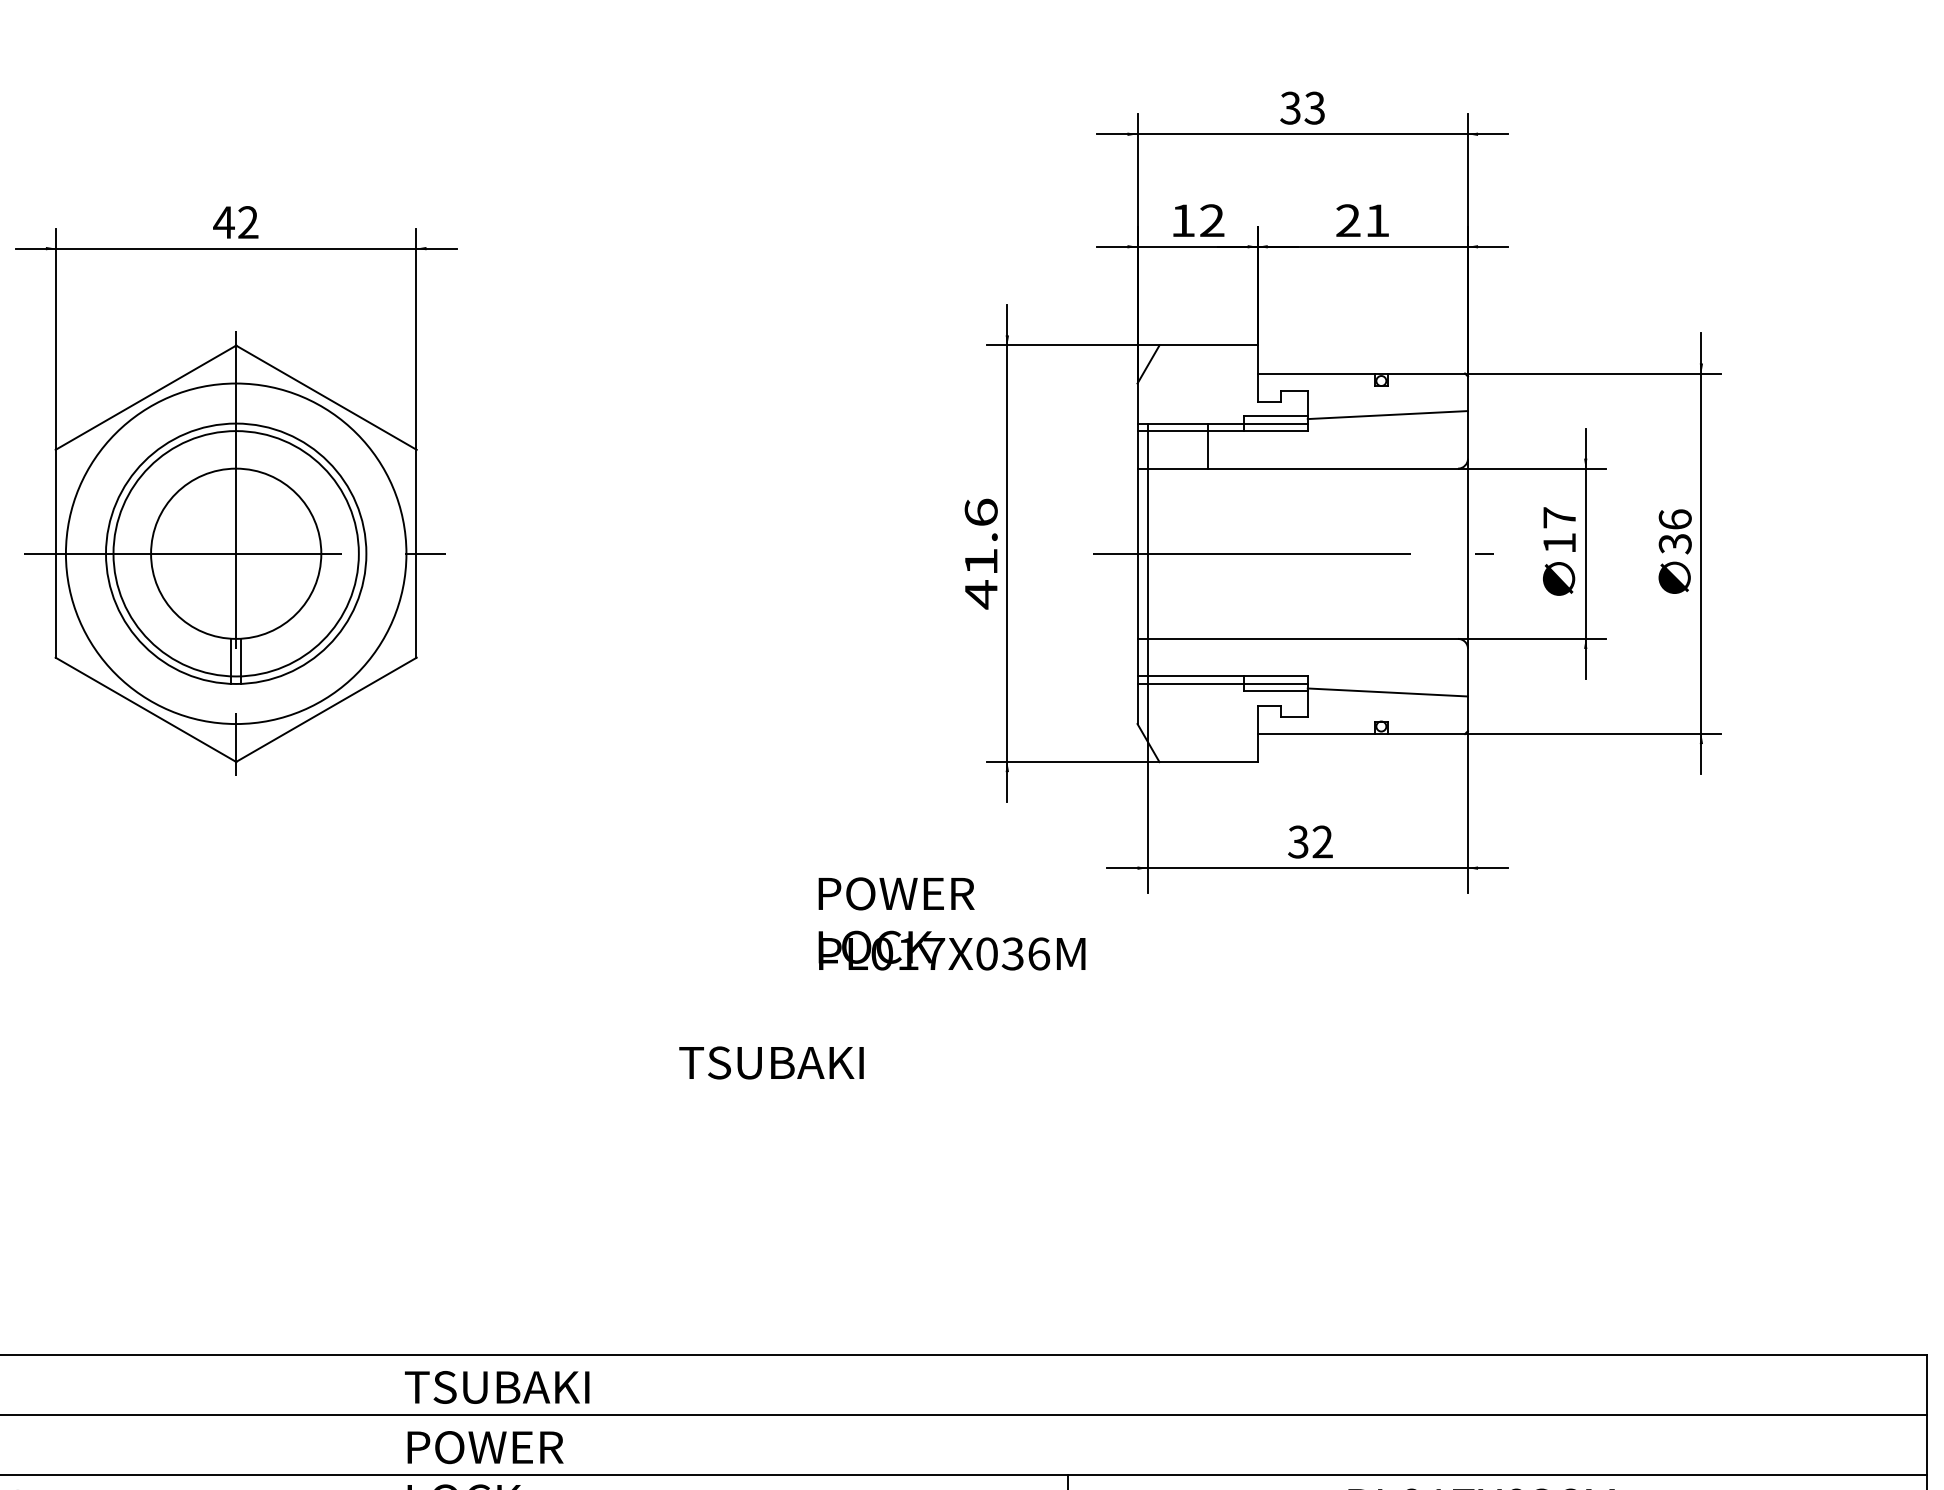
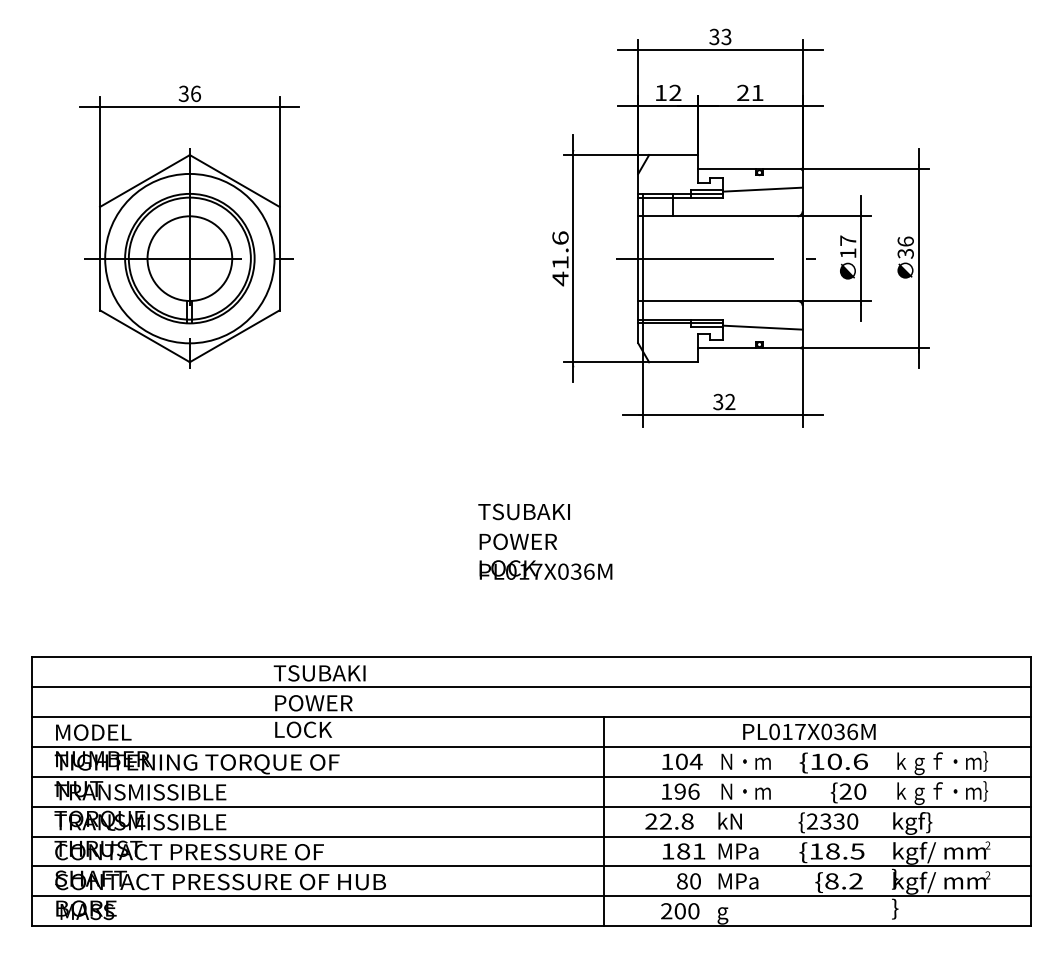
text: (235, 221) -> (189, 93), 42 -> 36
text: (951, 923) -> (545, 556), moved
text: (770, 1062) -> (523, 511), moved

